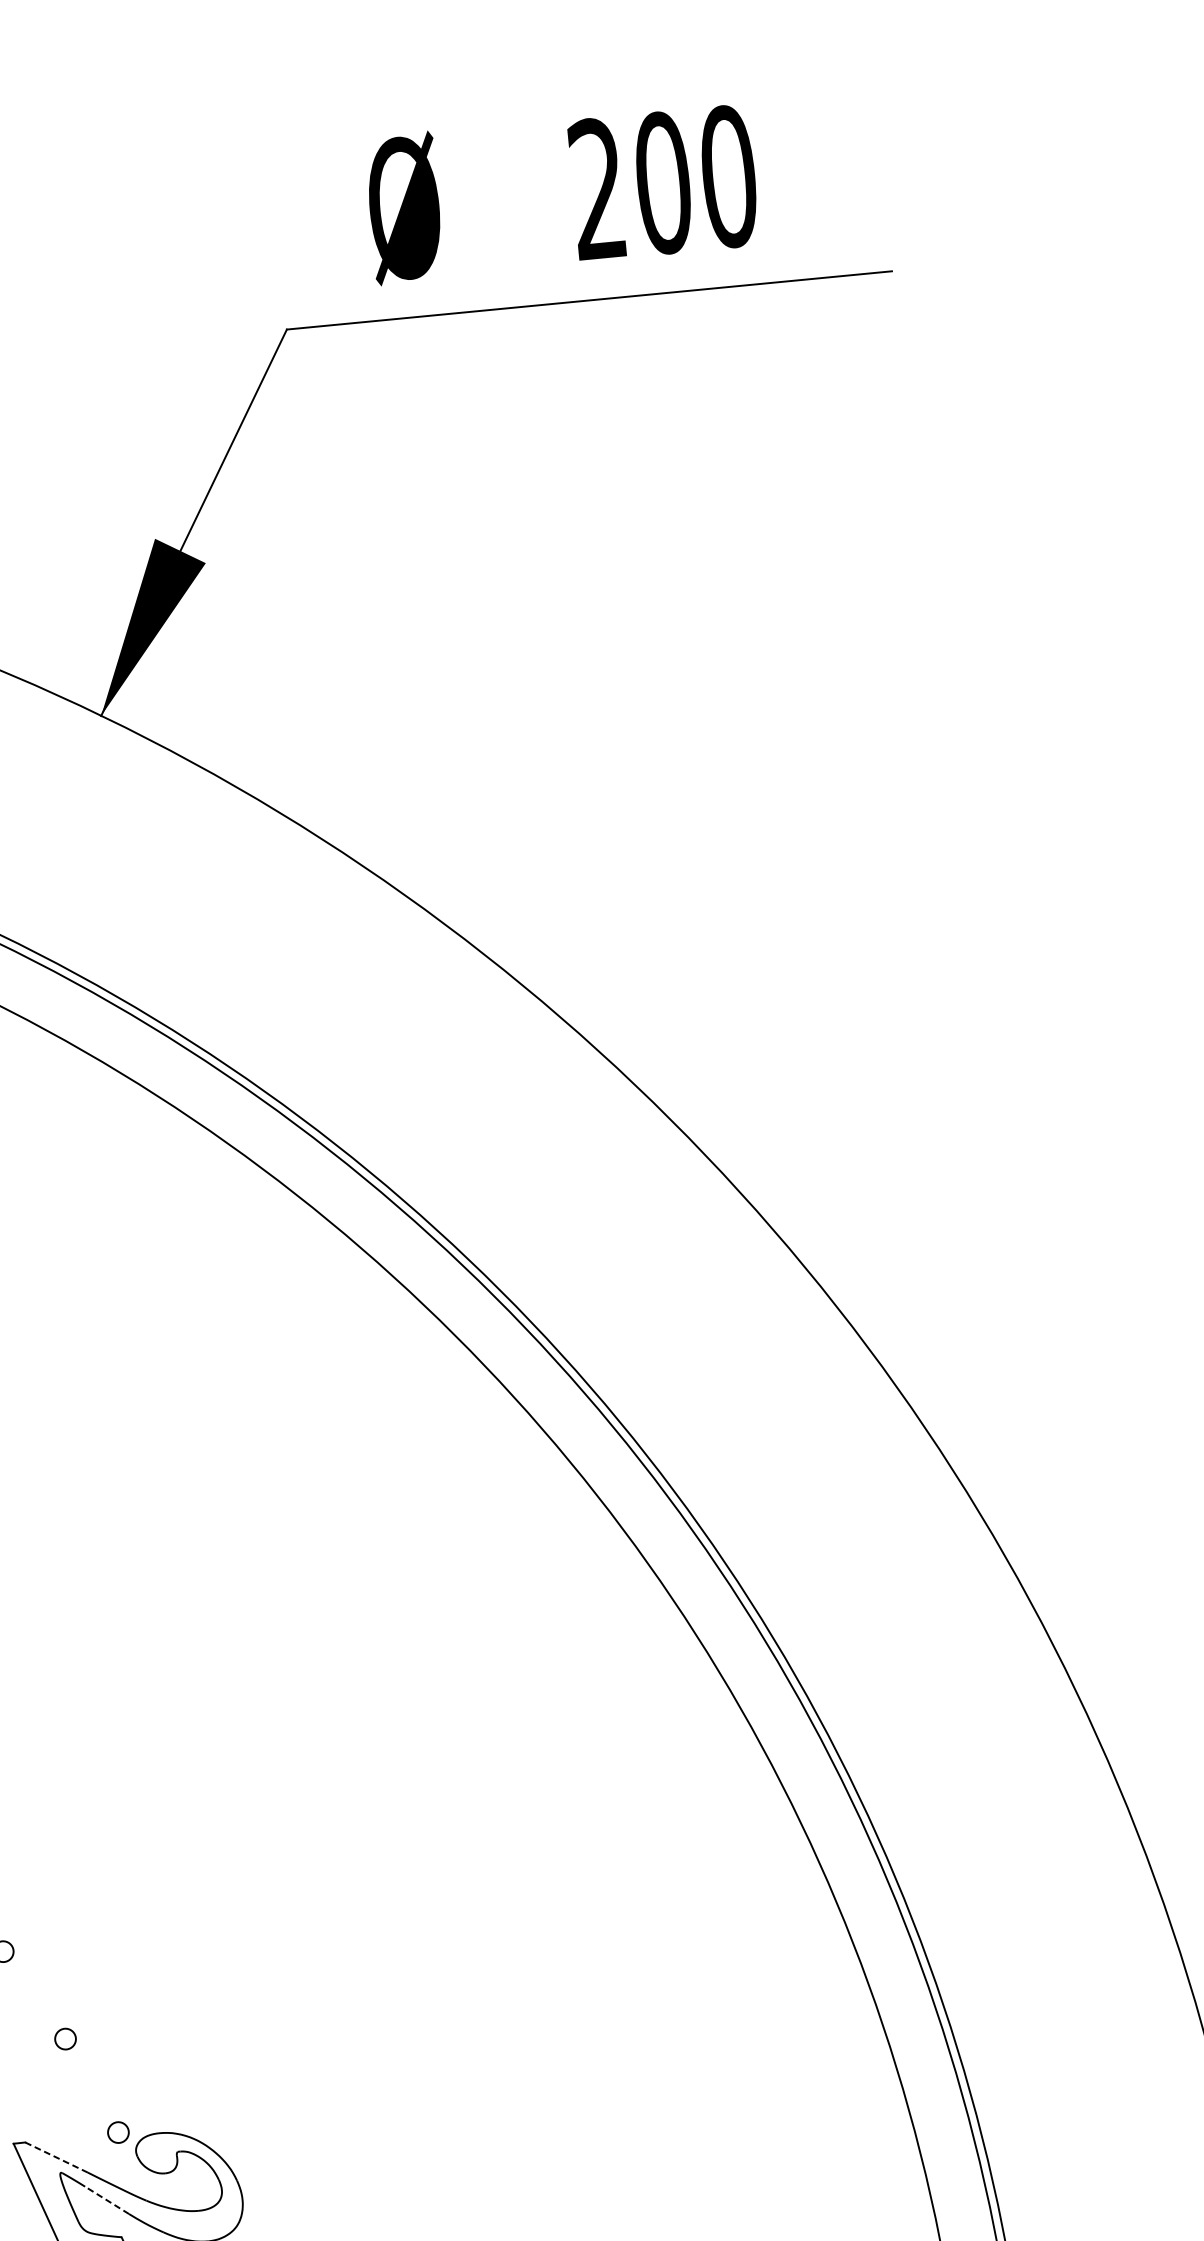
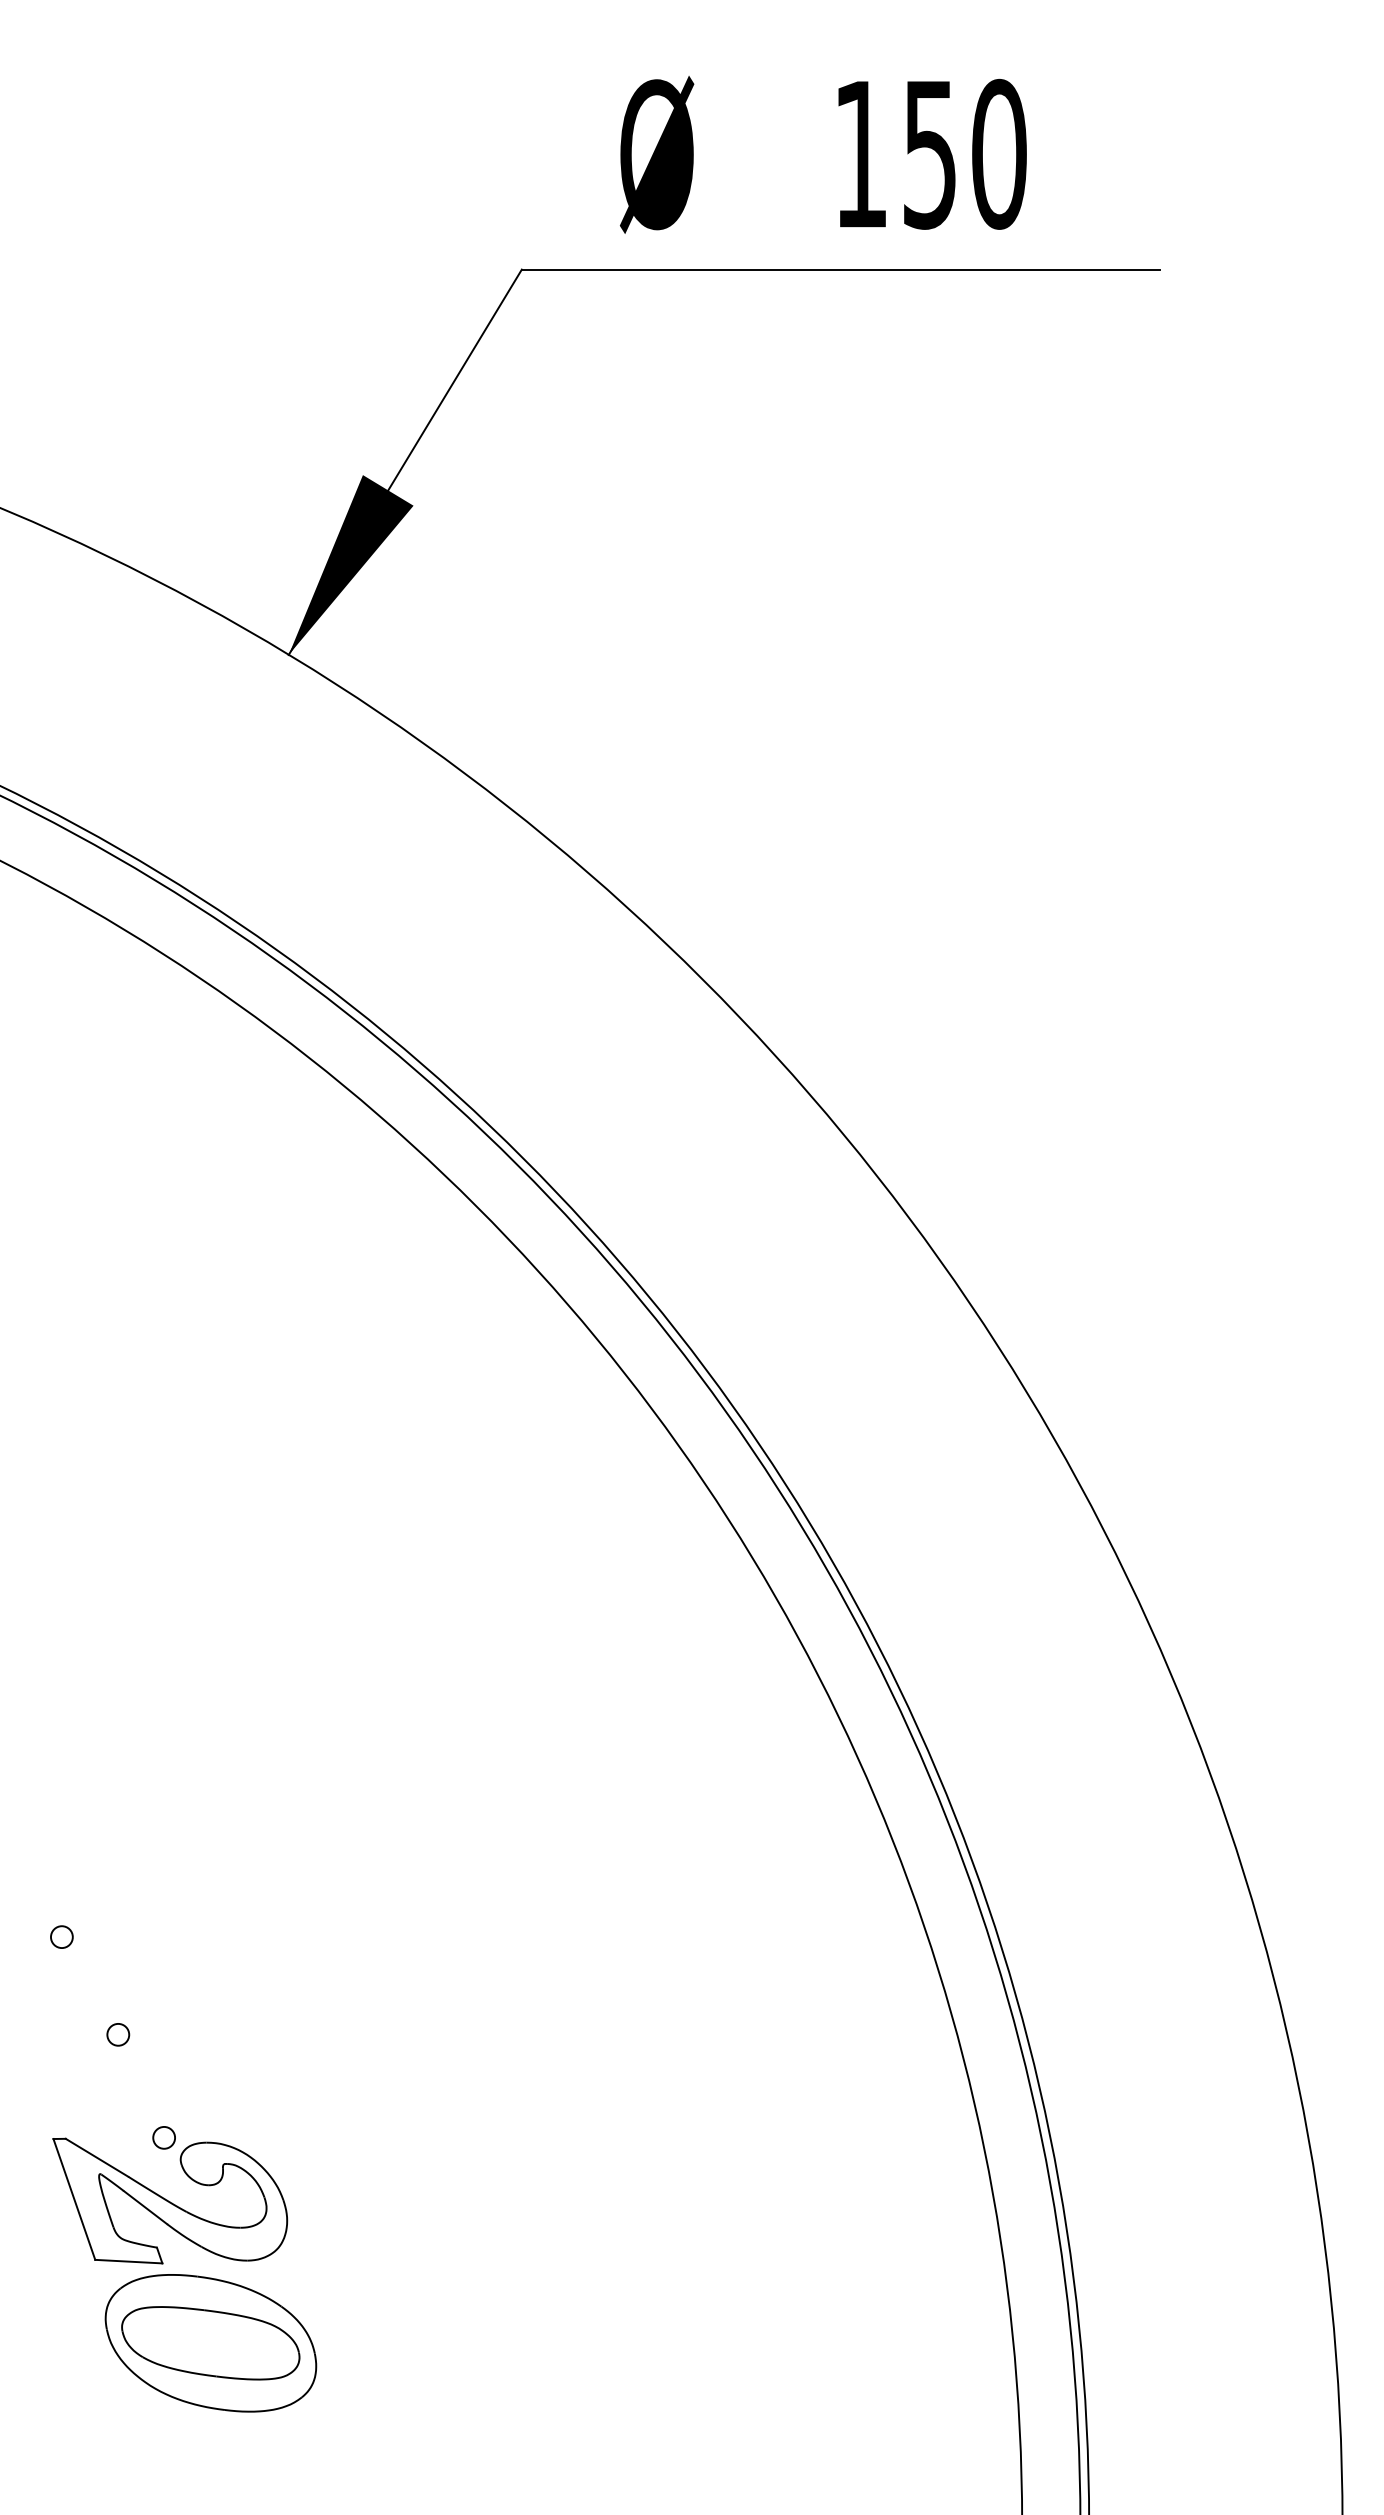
text: (630, 185) -> (895, 153), 200 -> 150
line: (57, 2158) -> (97, 2158), dashed -> solid
line: (107, 2200) -> (145, 2207), dashed -> solid

